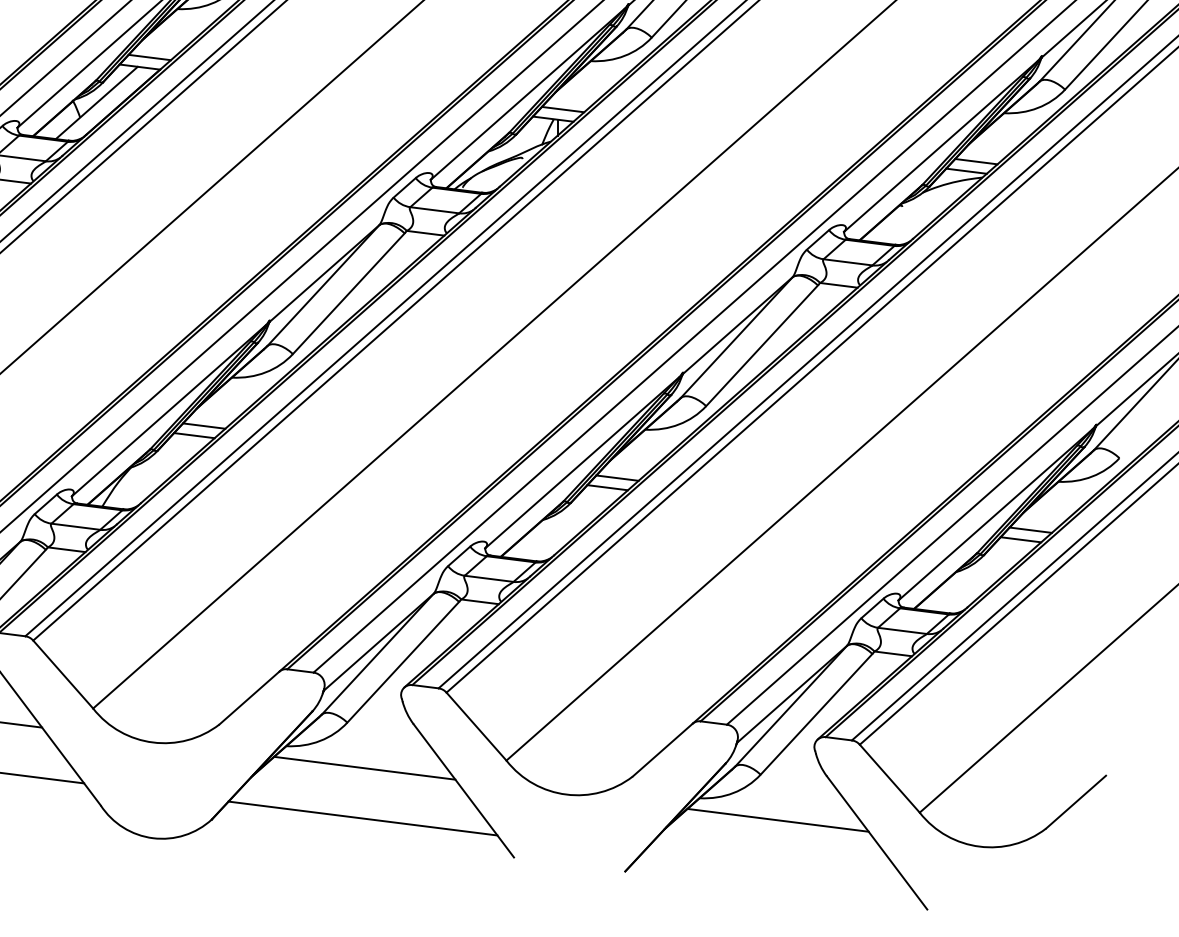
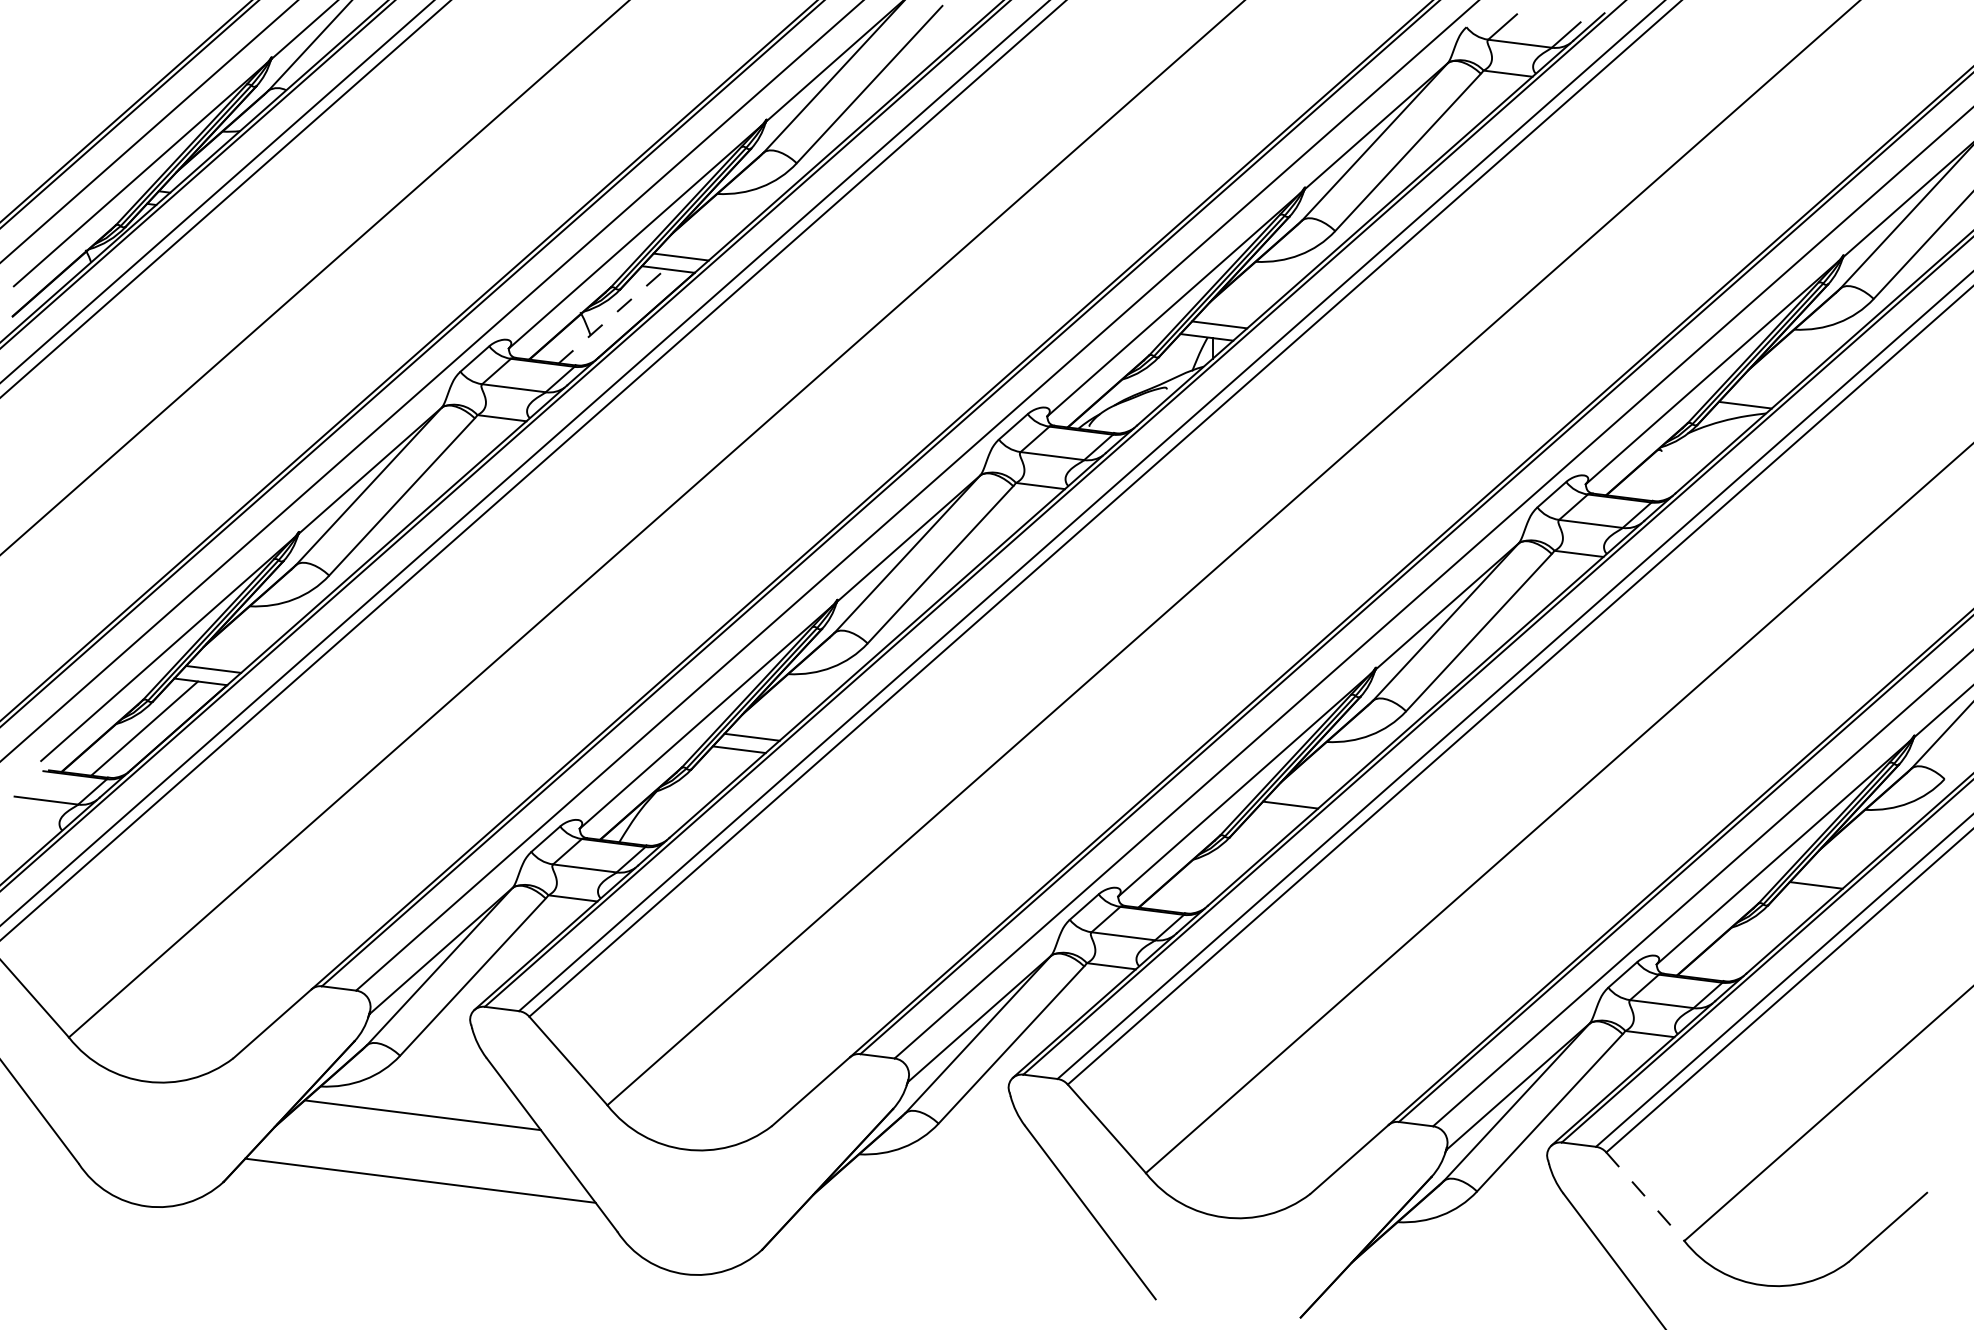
line: (97, 102) -> (612, 315), solid -> dashed
line: (975, 161) -> (1757, 392), removed
line: (607, 487) -> (1277, 817), removed
line: (1030, 529) -> (1828, 872), removed
line: (364, 767) -> (961, 1182), removed
line: (889, 779) -> (1645, 1197), solid -> dashed
line: (362, 818) -> (958, 1248), removed
line: (777, 819) -> (1499, 1250), removed

